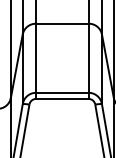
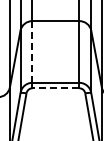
line: (36, 57) -> (32, 51), solid -> dashed
line: (61, 99) -> (55, 88), solid -> dashed

